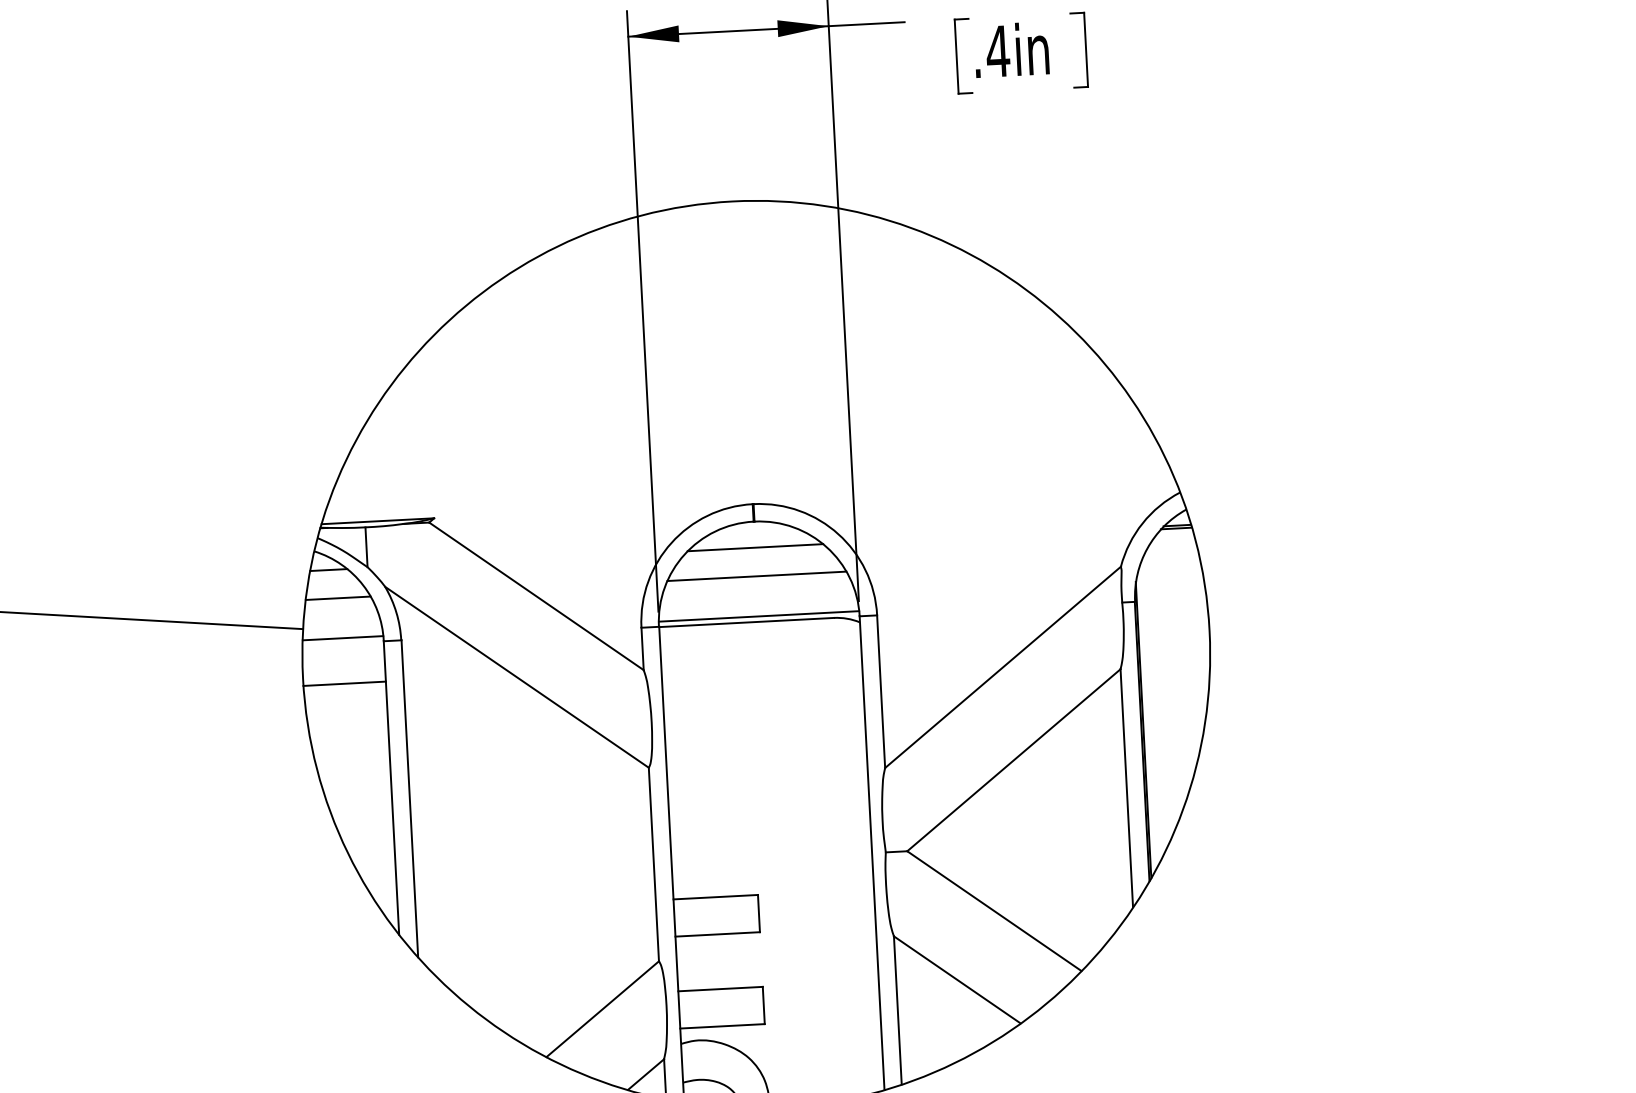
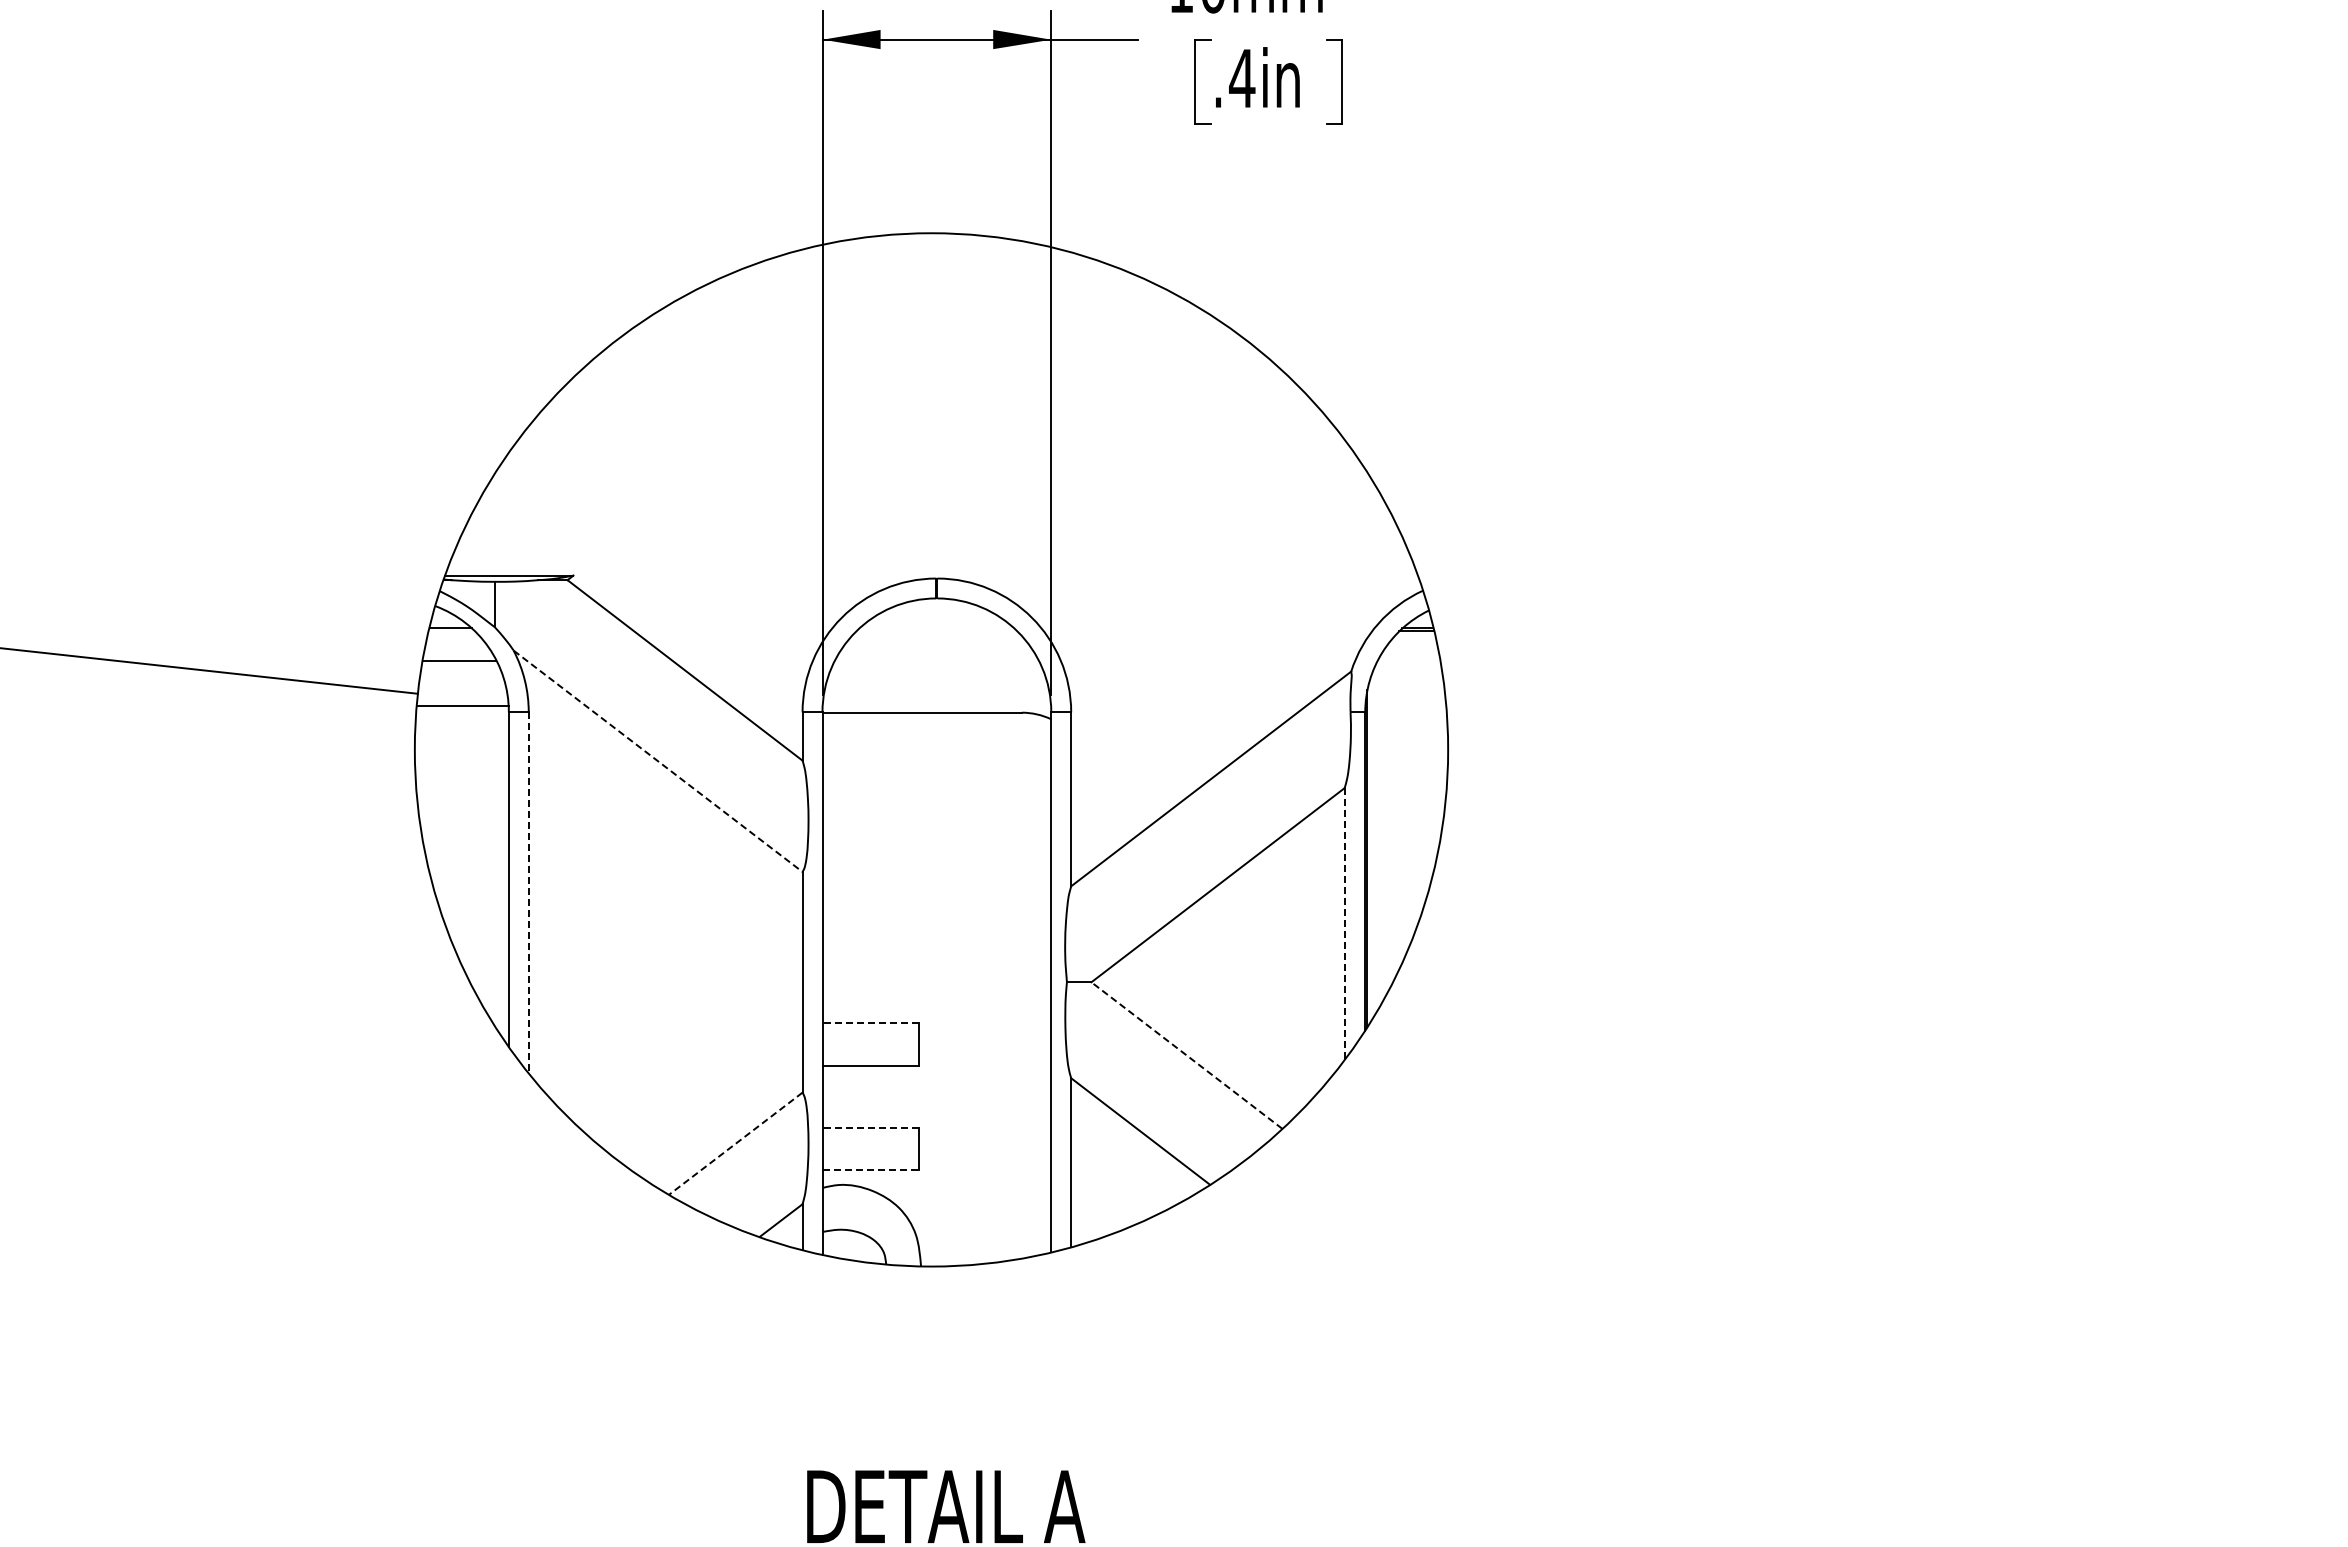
line: (755, 548) -> (936, 628), removed
line: (756, 576) -> (936, 660), removed
line: (758, 616) -> (936, 706), removed
line: (517, 677) -> (658, 761), solid -> dashed
line: (344, 683) -> (461, 758), removed
line: (1126, 788) -> (1344, 923), solid -> dashed
line: (410, 799) -> (529, 893), solid -> dashed
line: (715, 897) -> (870, 1023), solid -> dashed
line: (994, 911) -> (1186, 1055), solid -> dashed
line: (720, 988) -> (870, 1127), solid -> dashed
line: (602, 1009) -> (735, 1143), solid -> dashed
line: (723, 1026) -> (871, 1170), solid -> dashed

